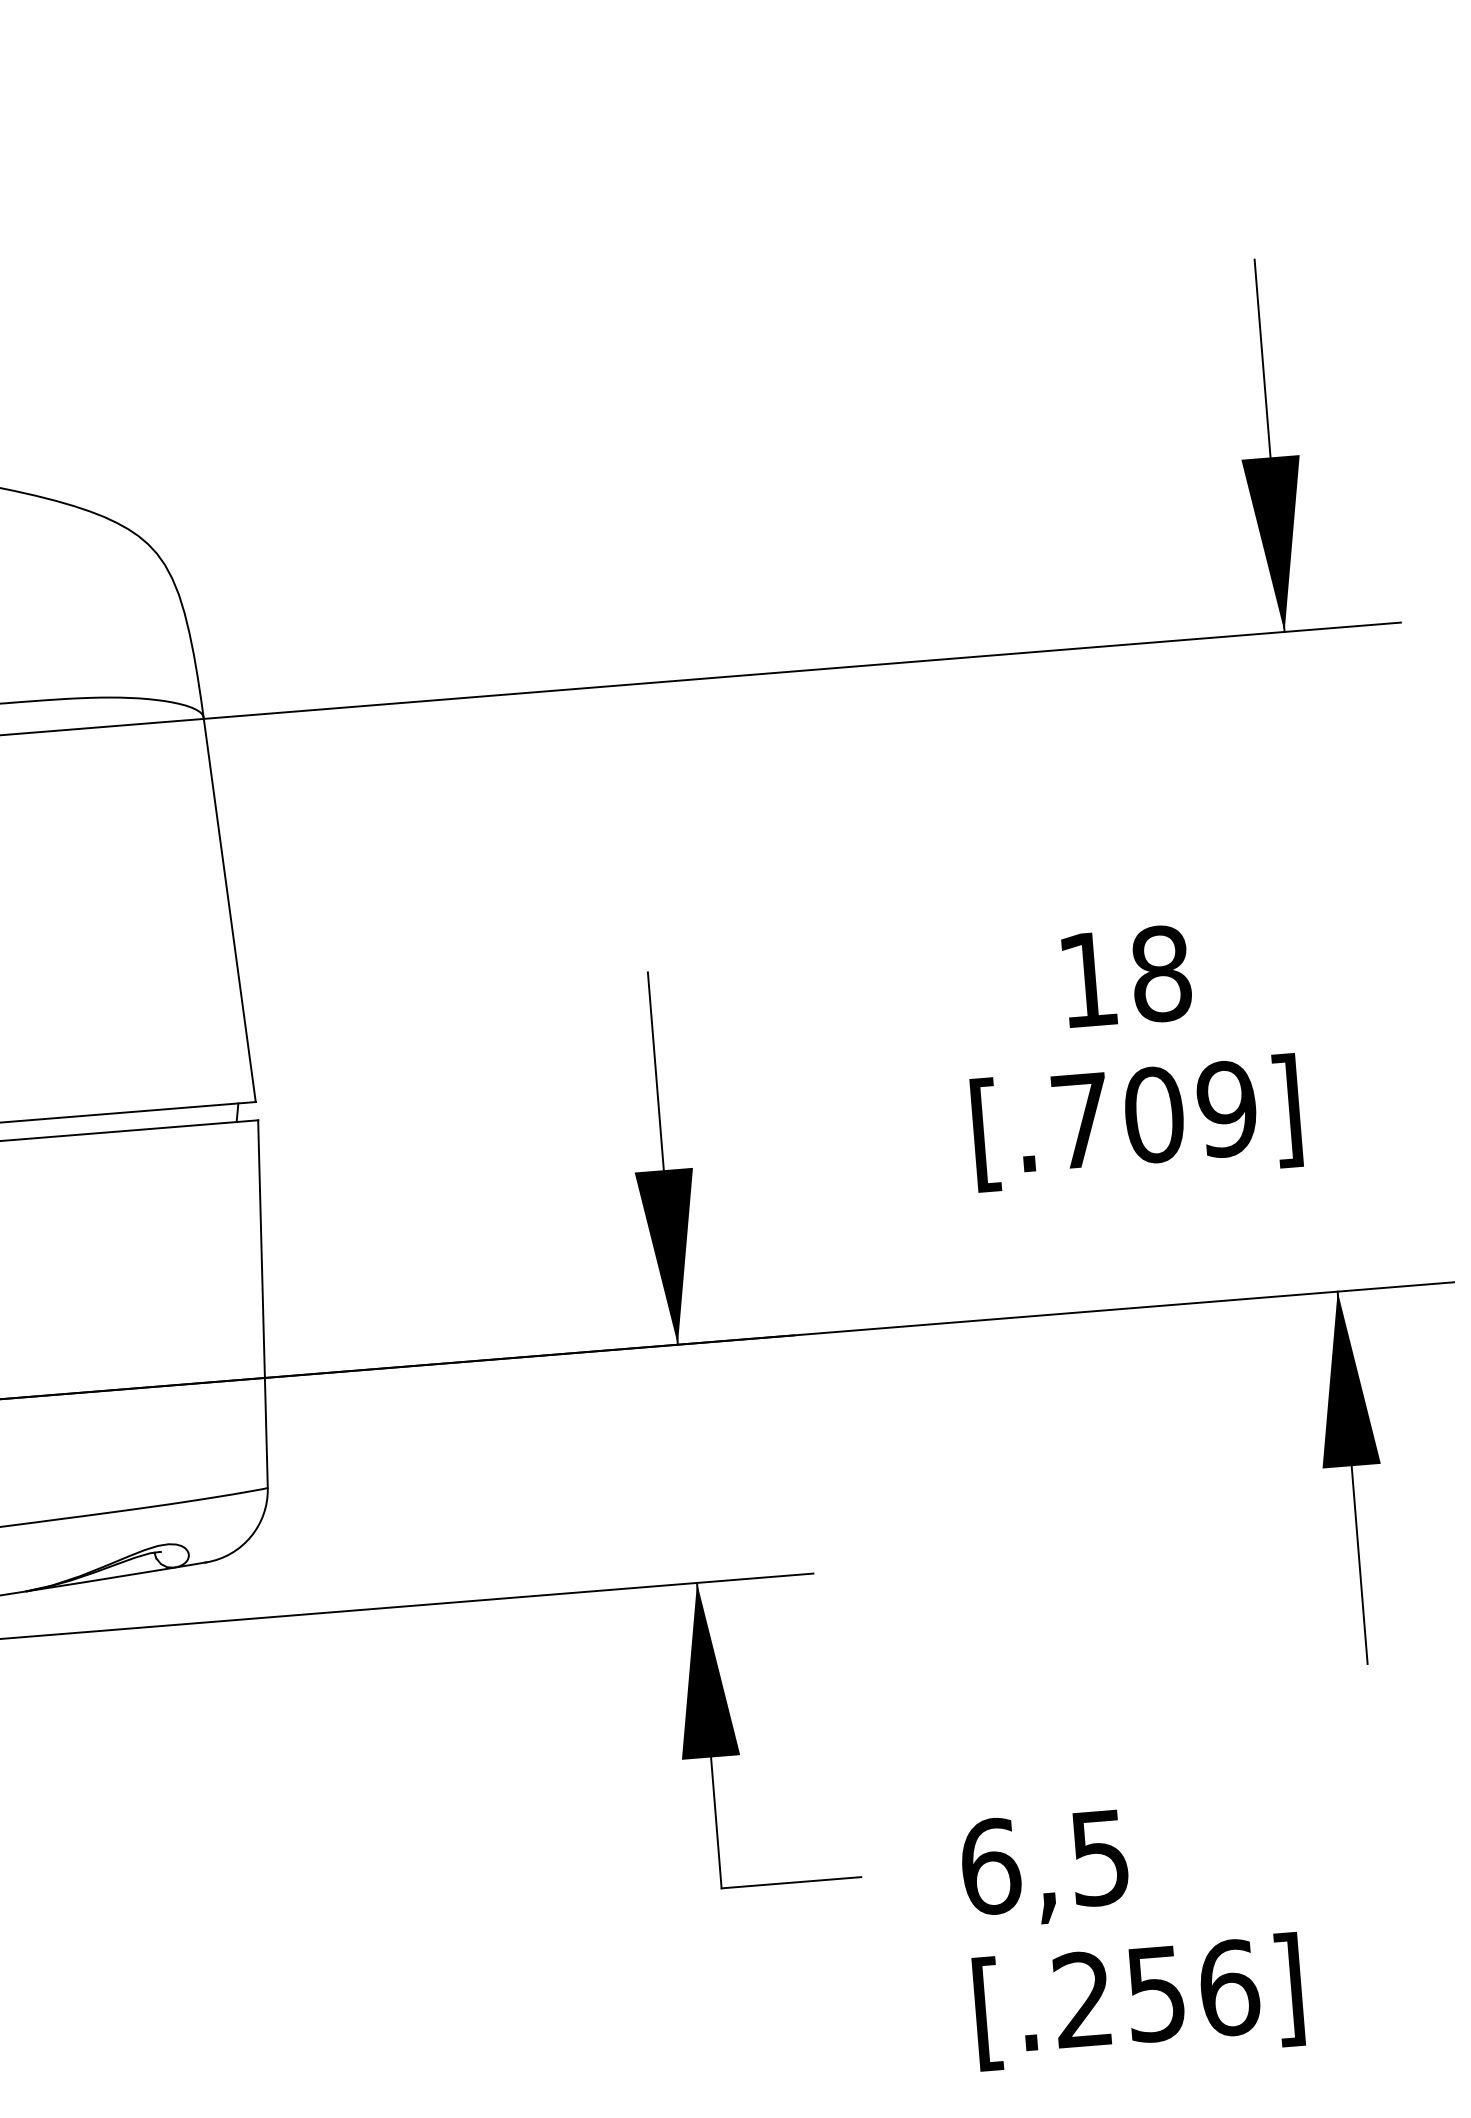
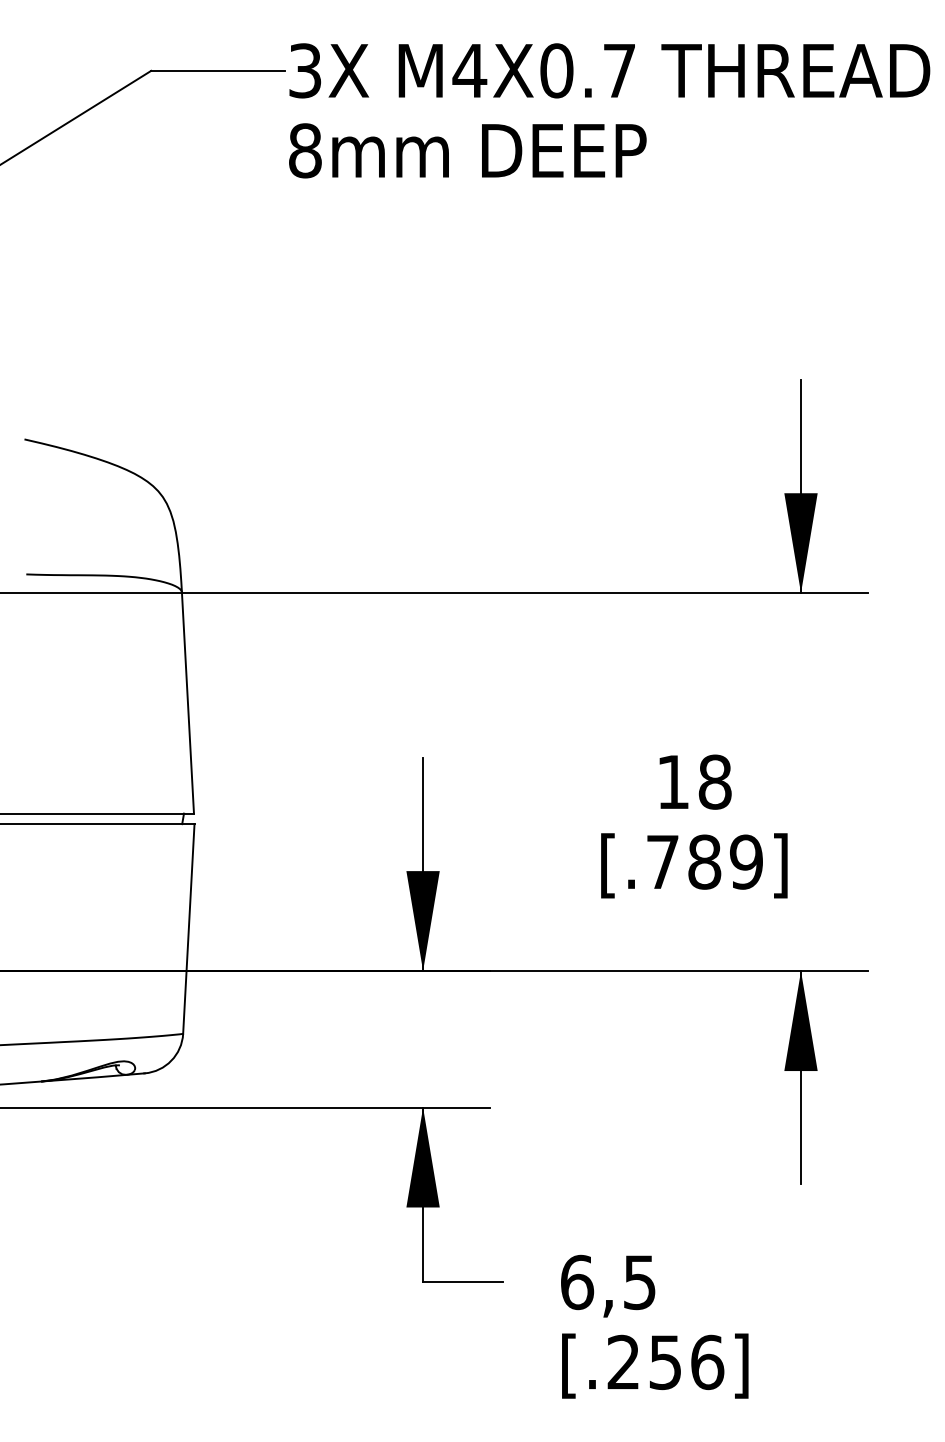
text: (1153, 1113) -> (704, 861), [.709] -> [.789]

